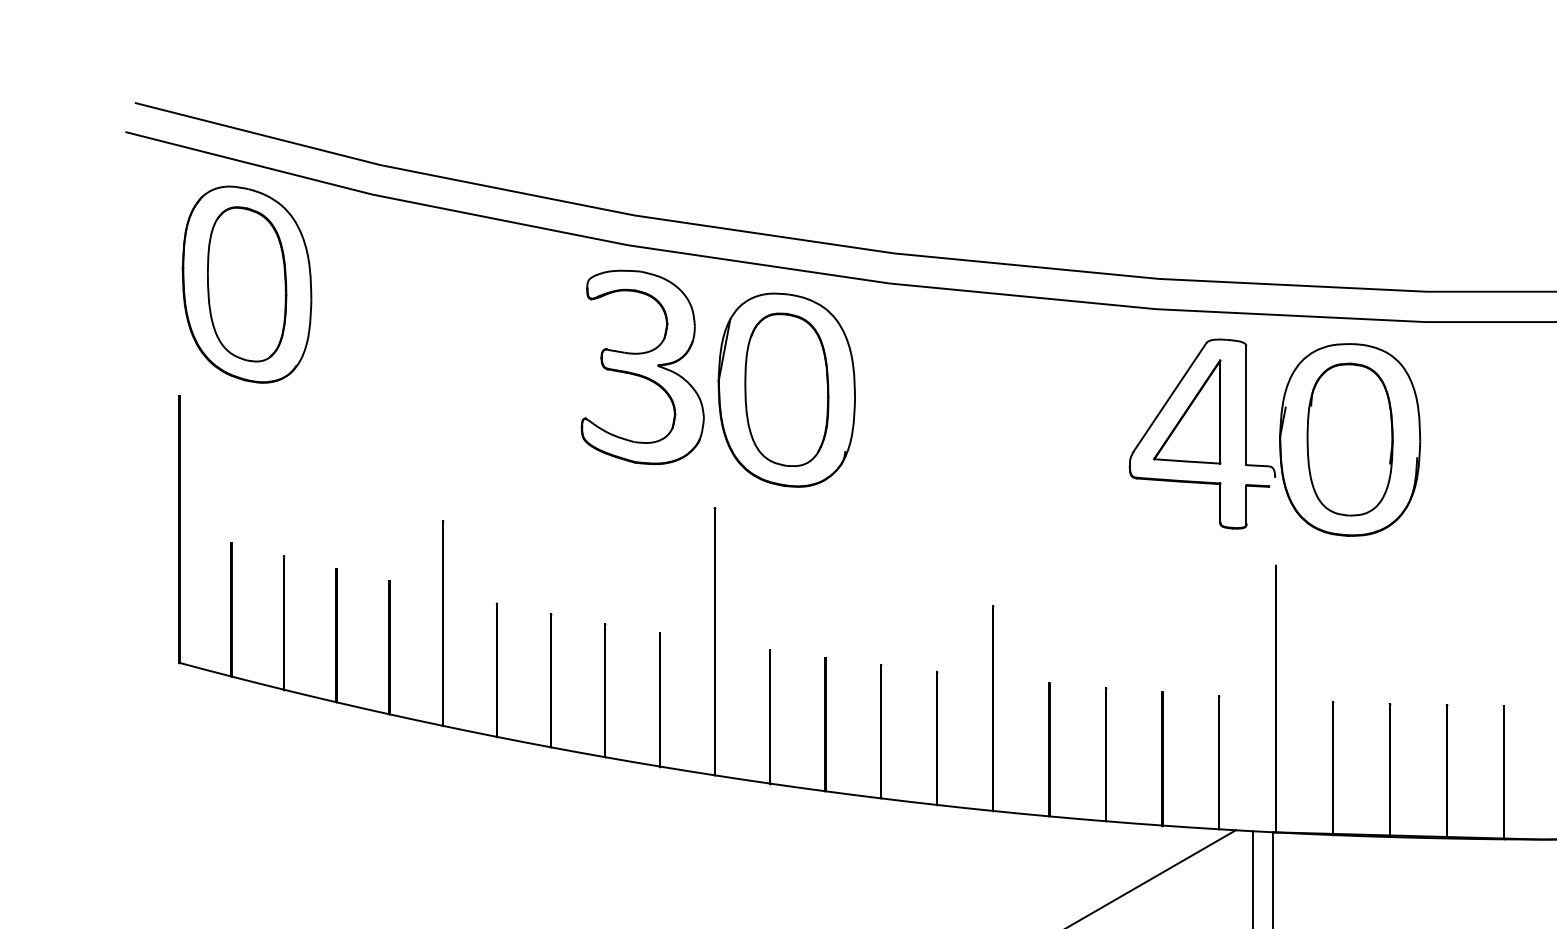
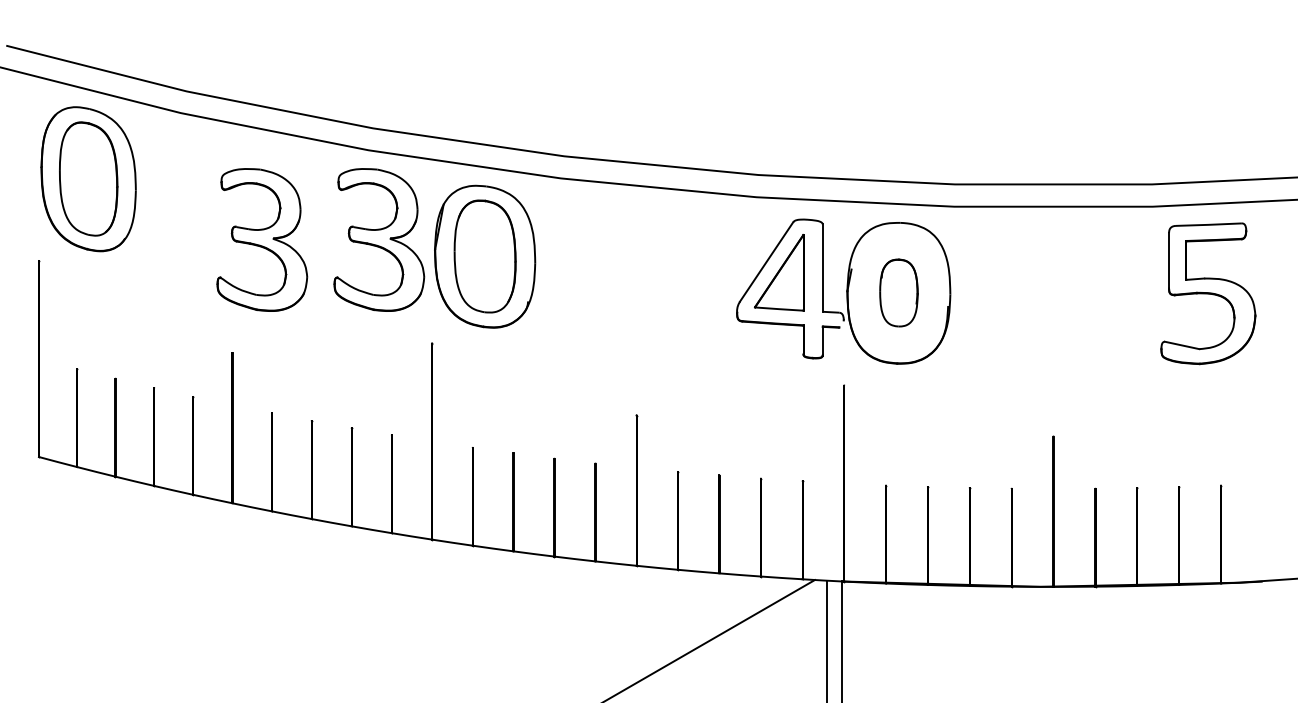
part: (483, 366) -> (262, 239), added
part: (1349, 438) -> (898, 292), size x0.6

